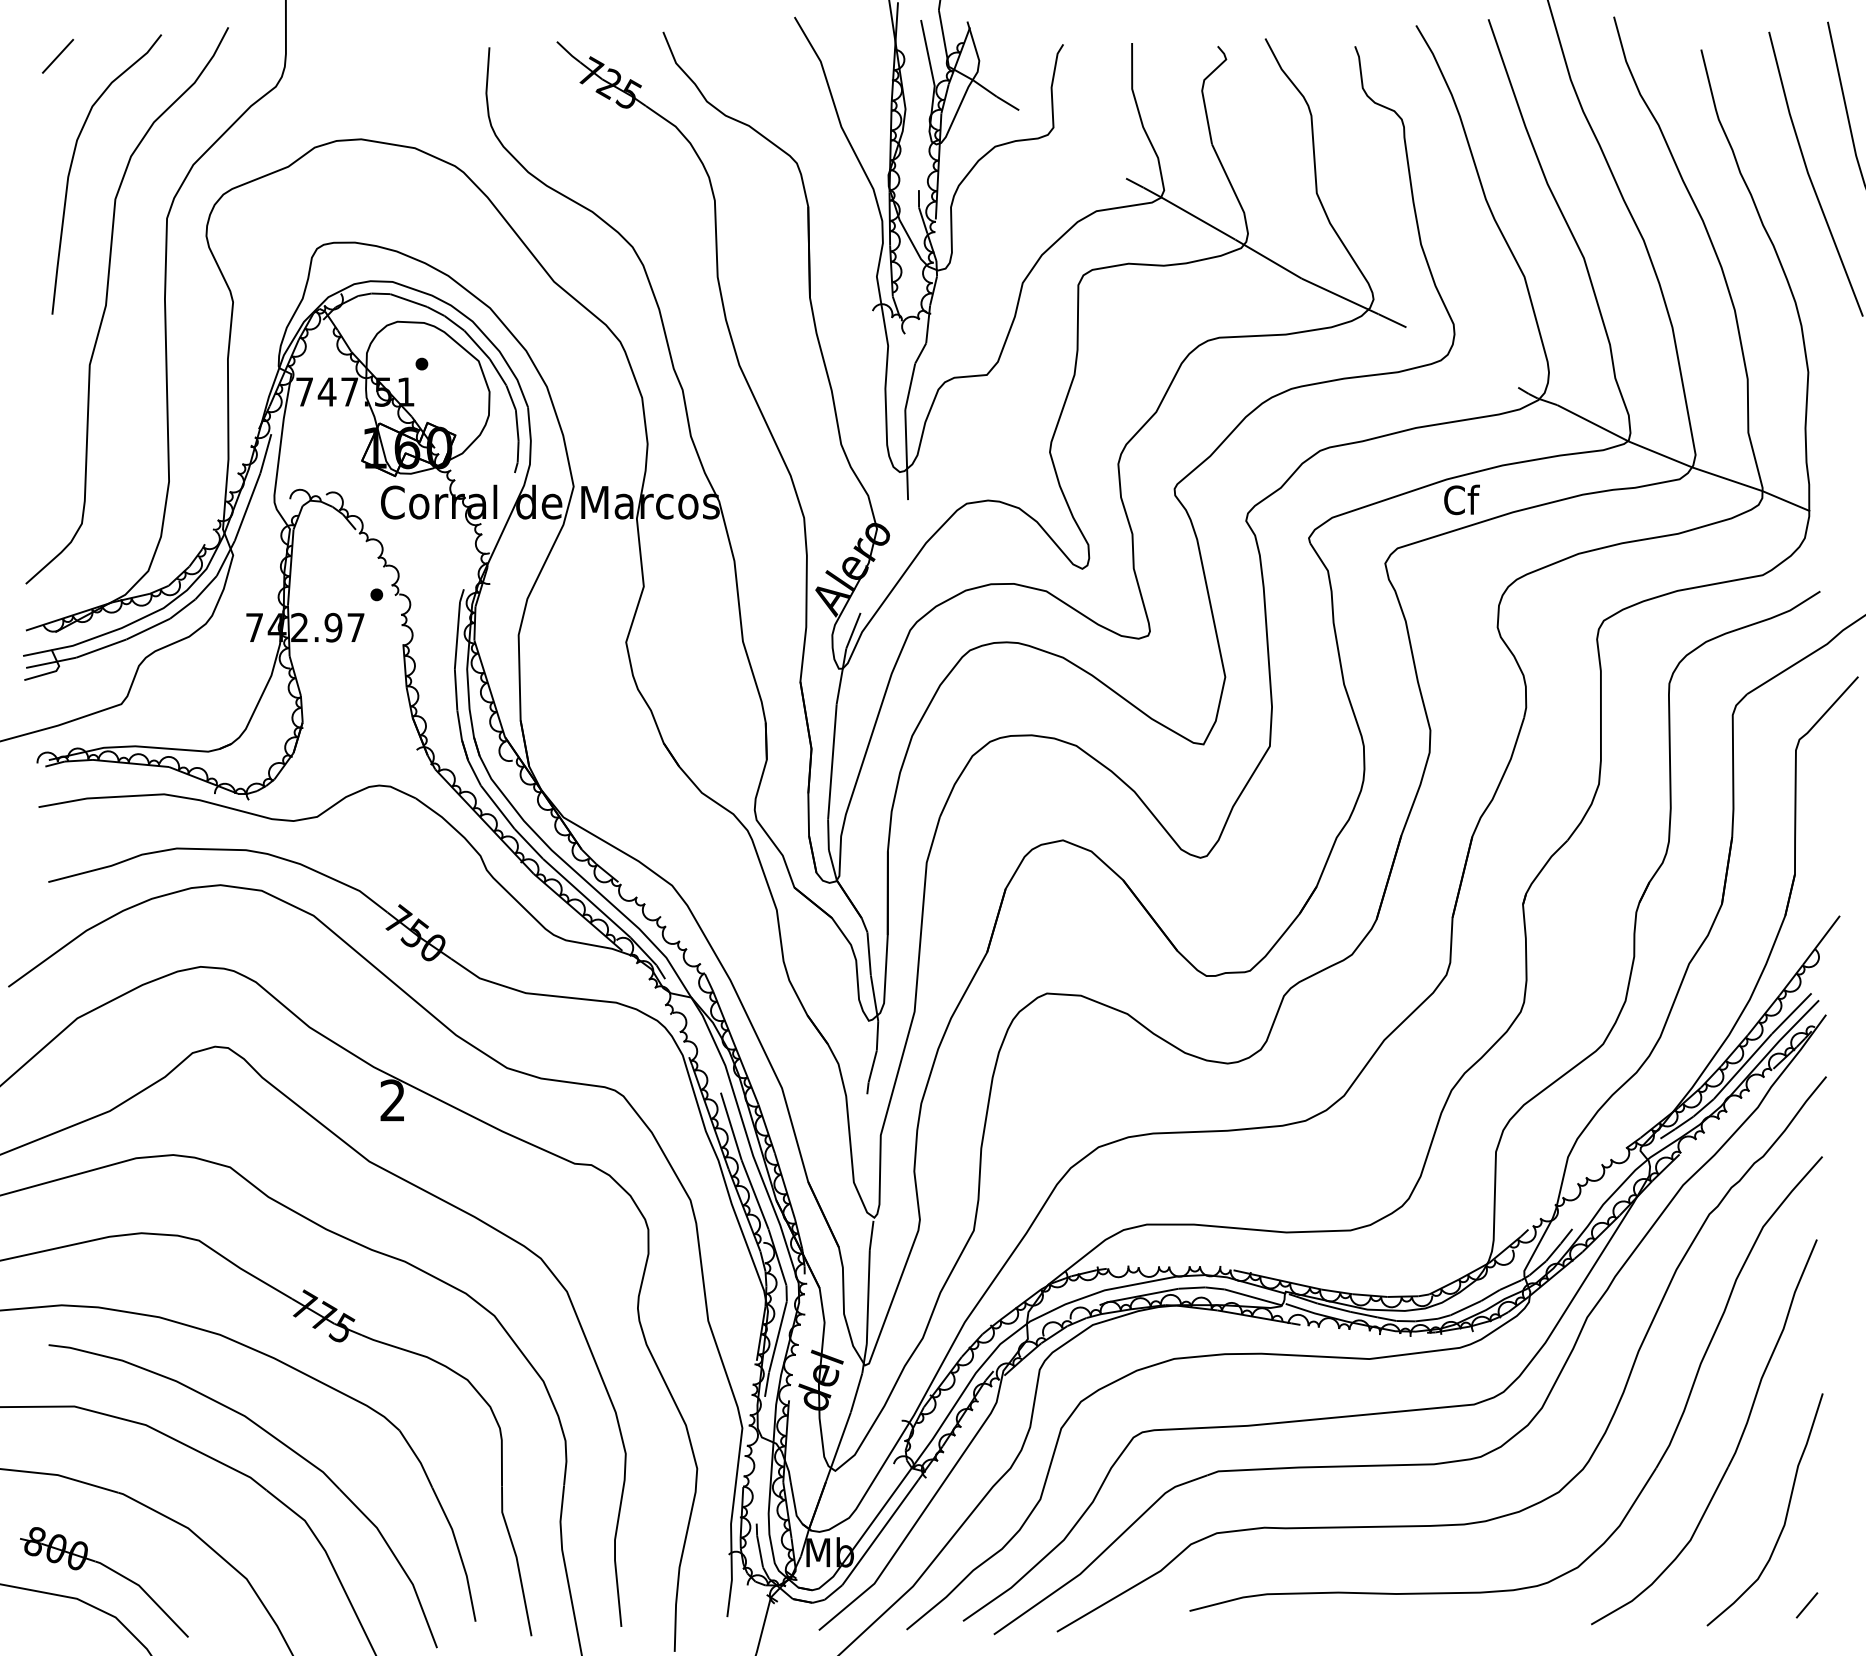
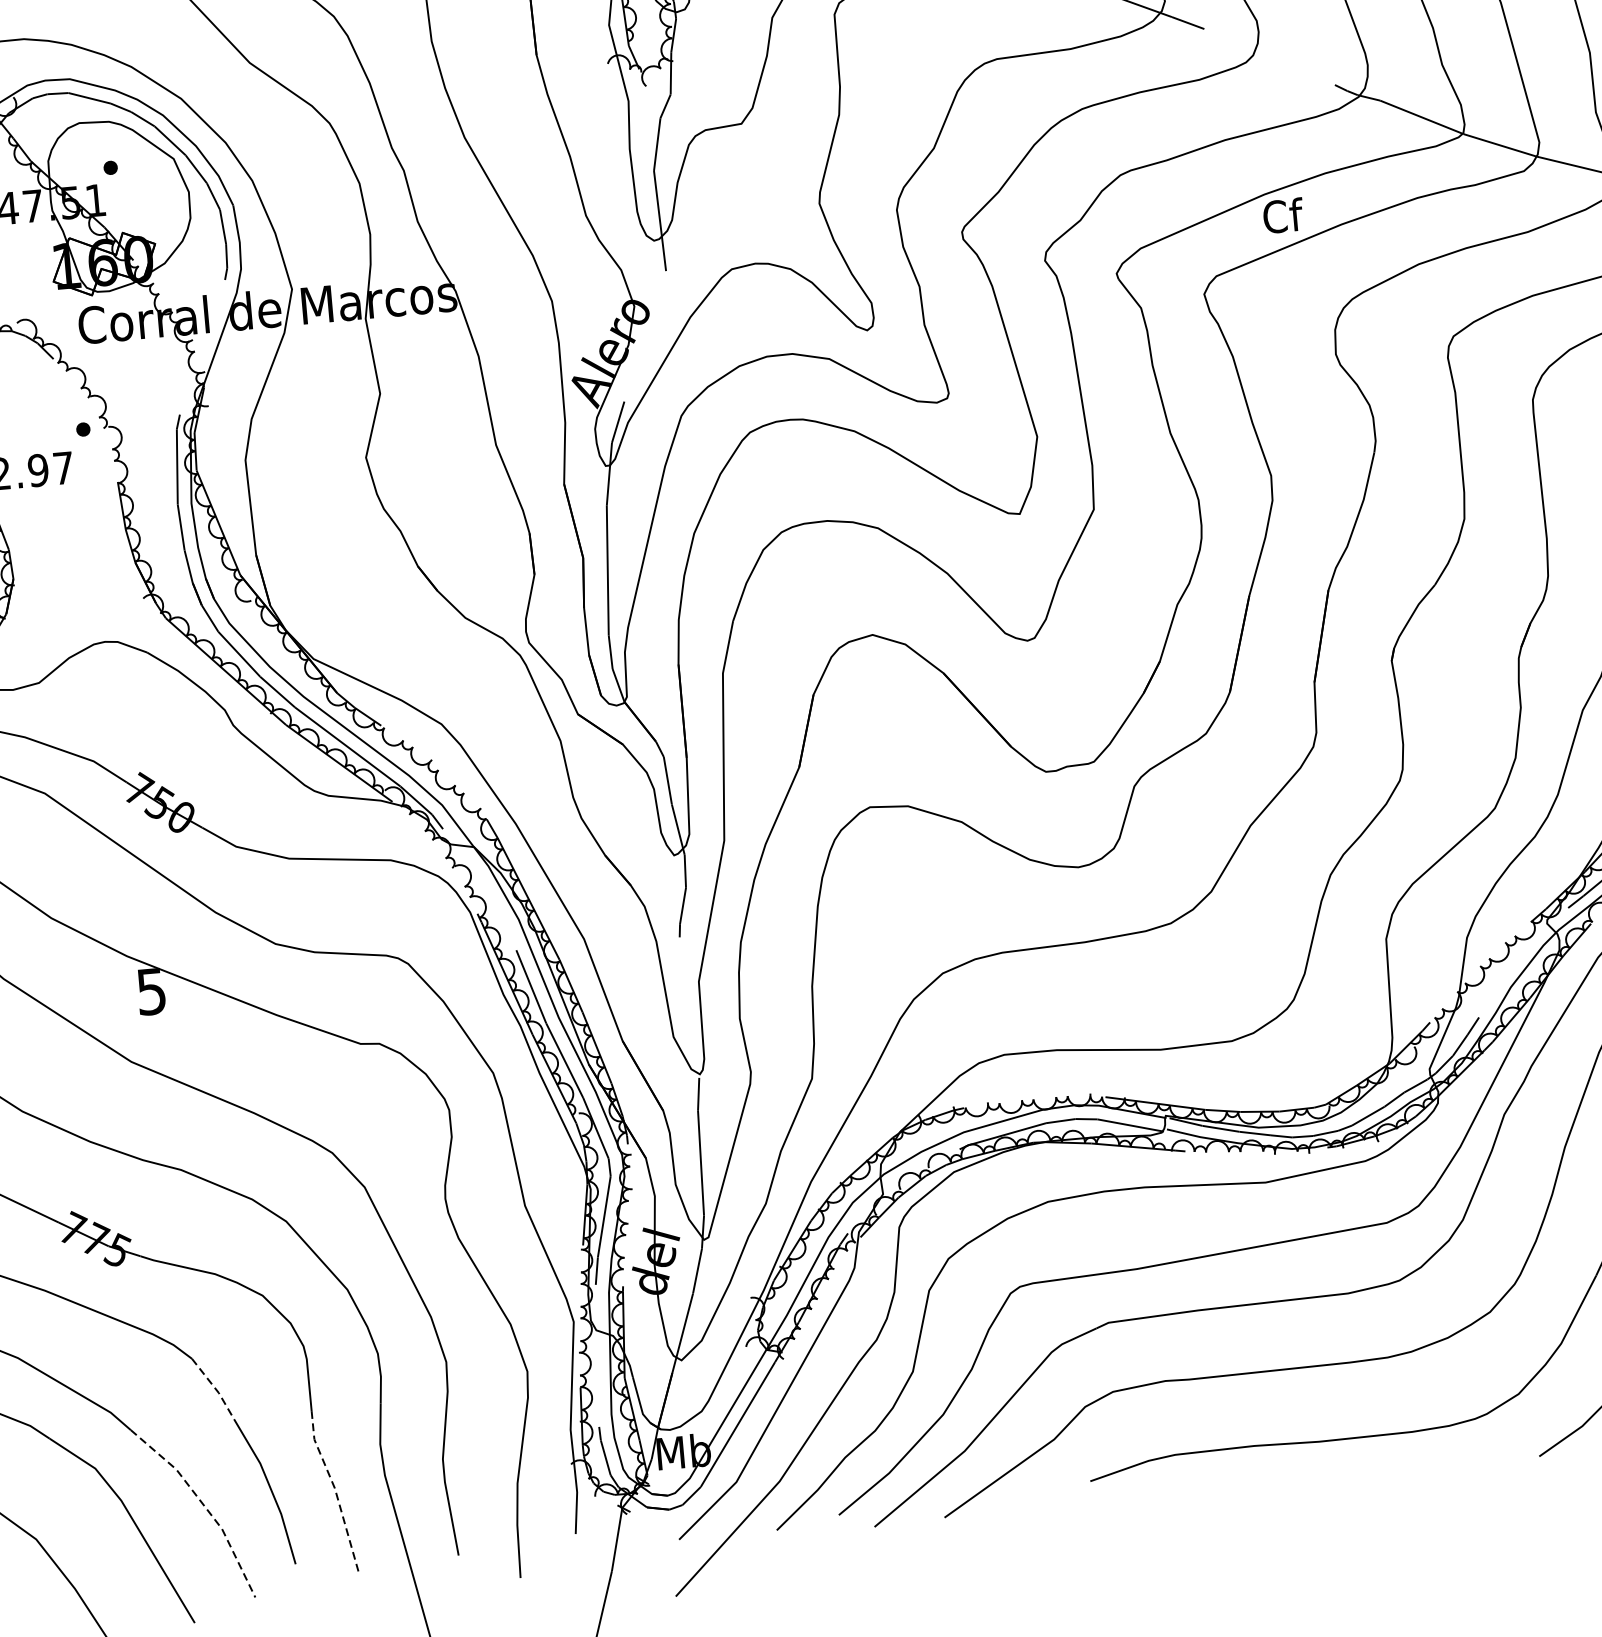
text: (392, 1100) -> (151, 991), 2 -> 5
line: (418, 1458) -> (215, 1388), solid -> dashed
line: (517, 1560) -> (336, 1491), solid -> dashed
line: (398, 1562) -> (203, 1505), solid -> dashed

